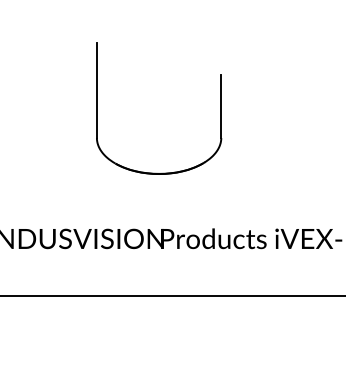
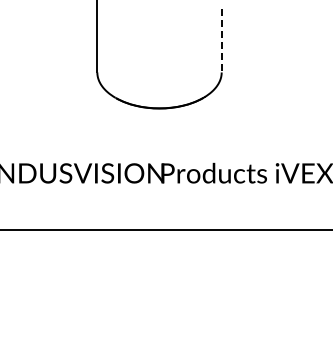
line: (221, 106) -> (221, 40), solid -> dashed

